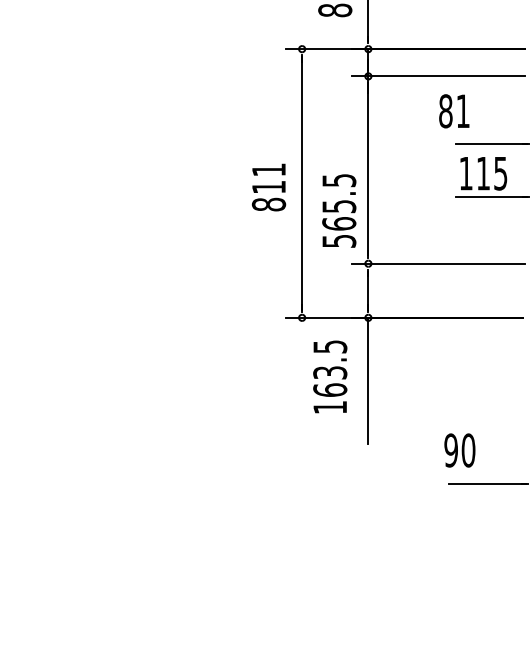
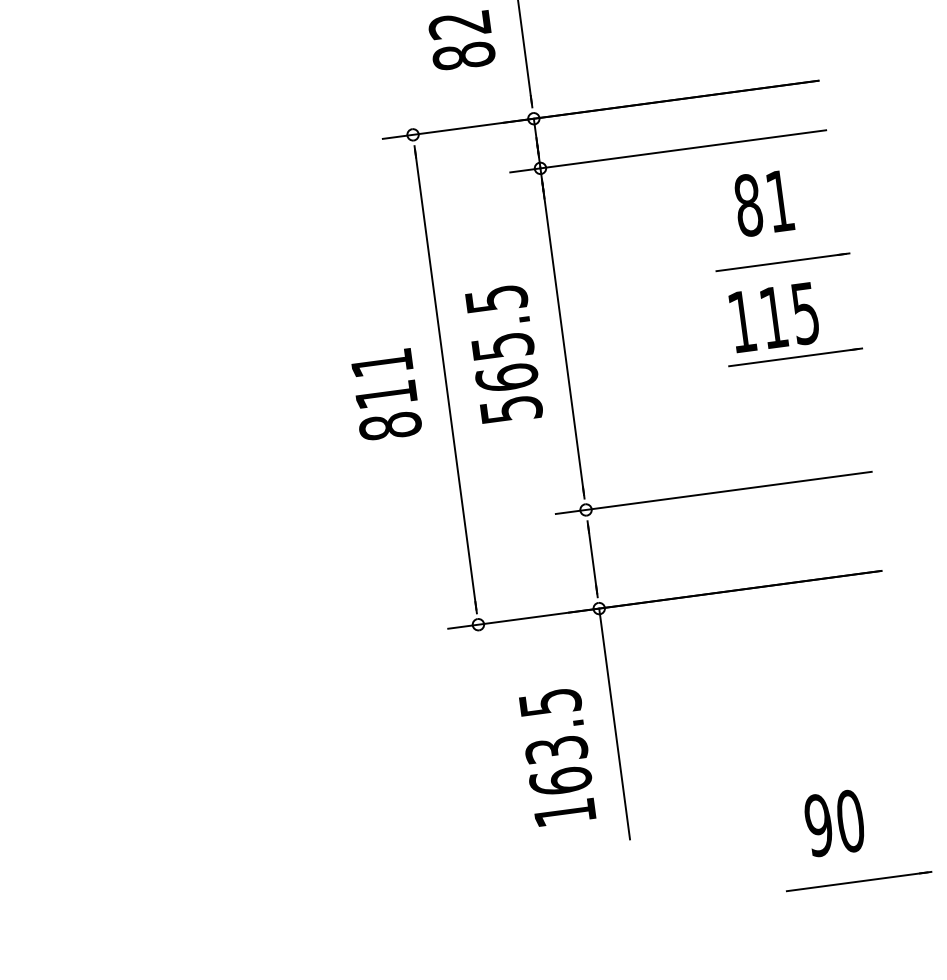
text: (454, 111) -> (764, 203), moved
text: (339, 210) -> (504, 353), moved
text: (330, 376) -> (557, 756), moved
text: (459, 450) -> (834, 823), moved

